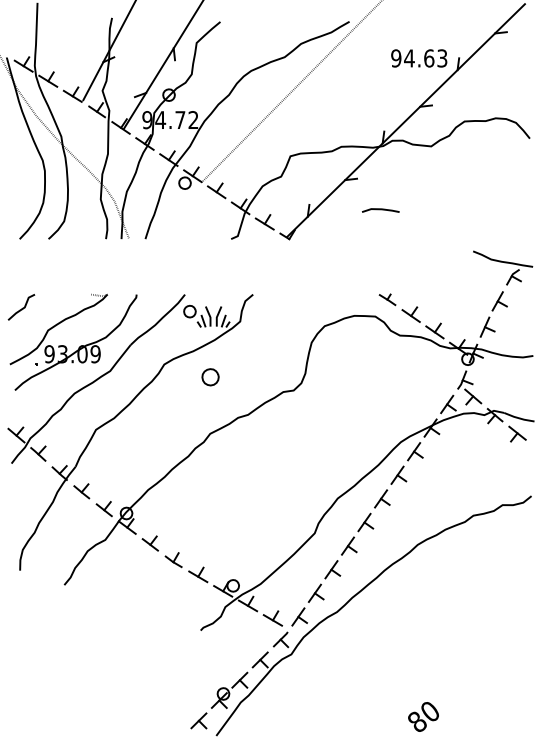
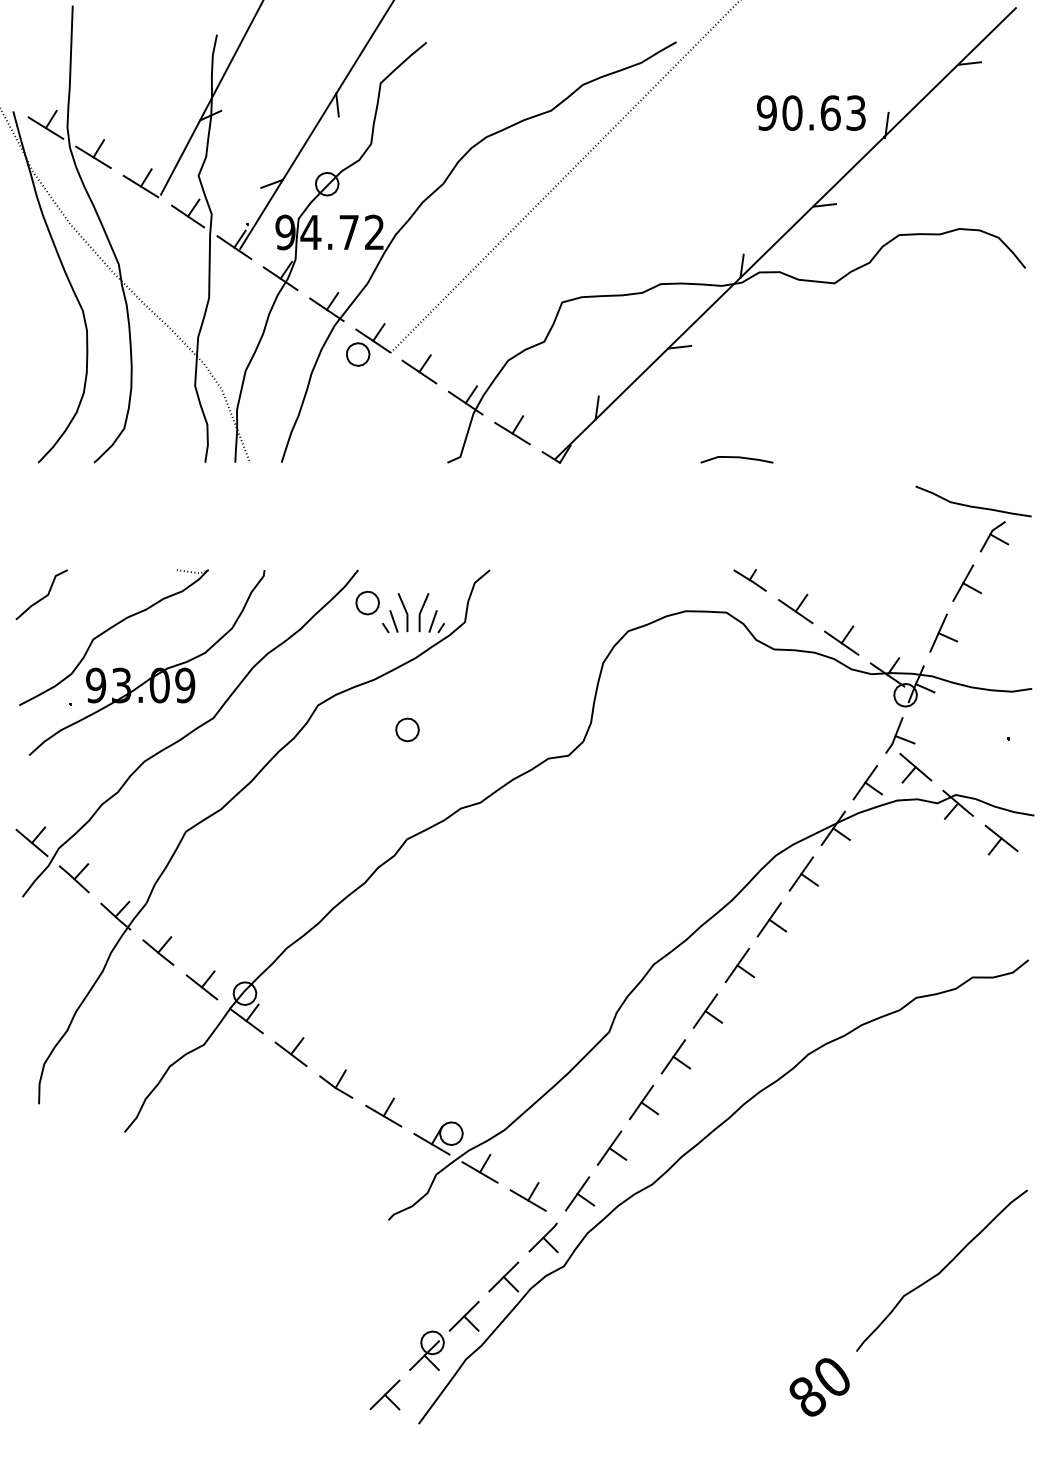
text: (409, 58) -> (792, 113), 94.63 -> 90.63
line: (380, 210) -> (736, 459), moved
part: (210, 376) -> (407, 728), size x0.71
curve: (486, 656) -> (941, 1270), added

